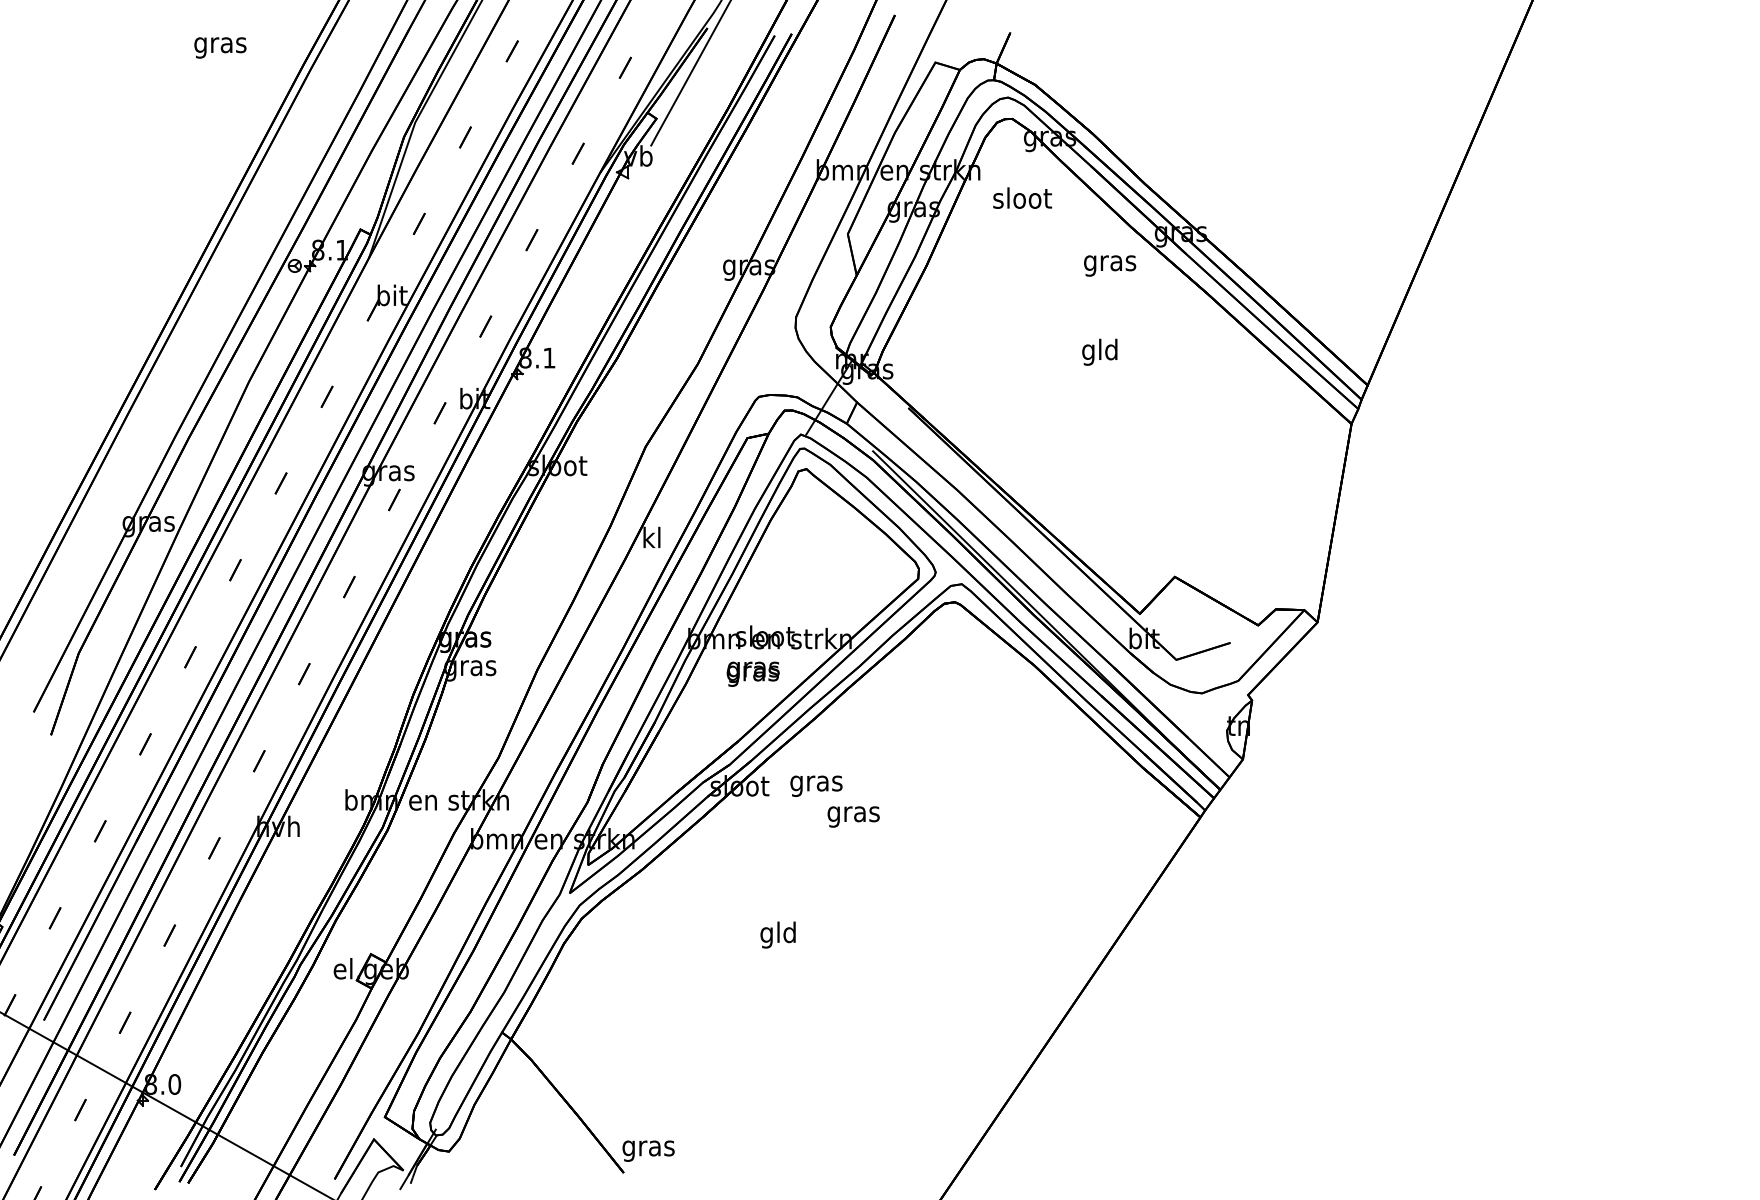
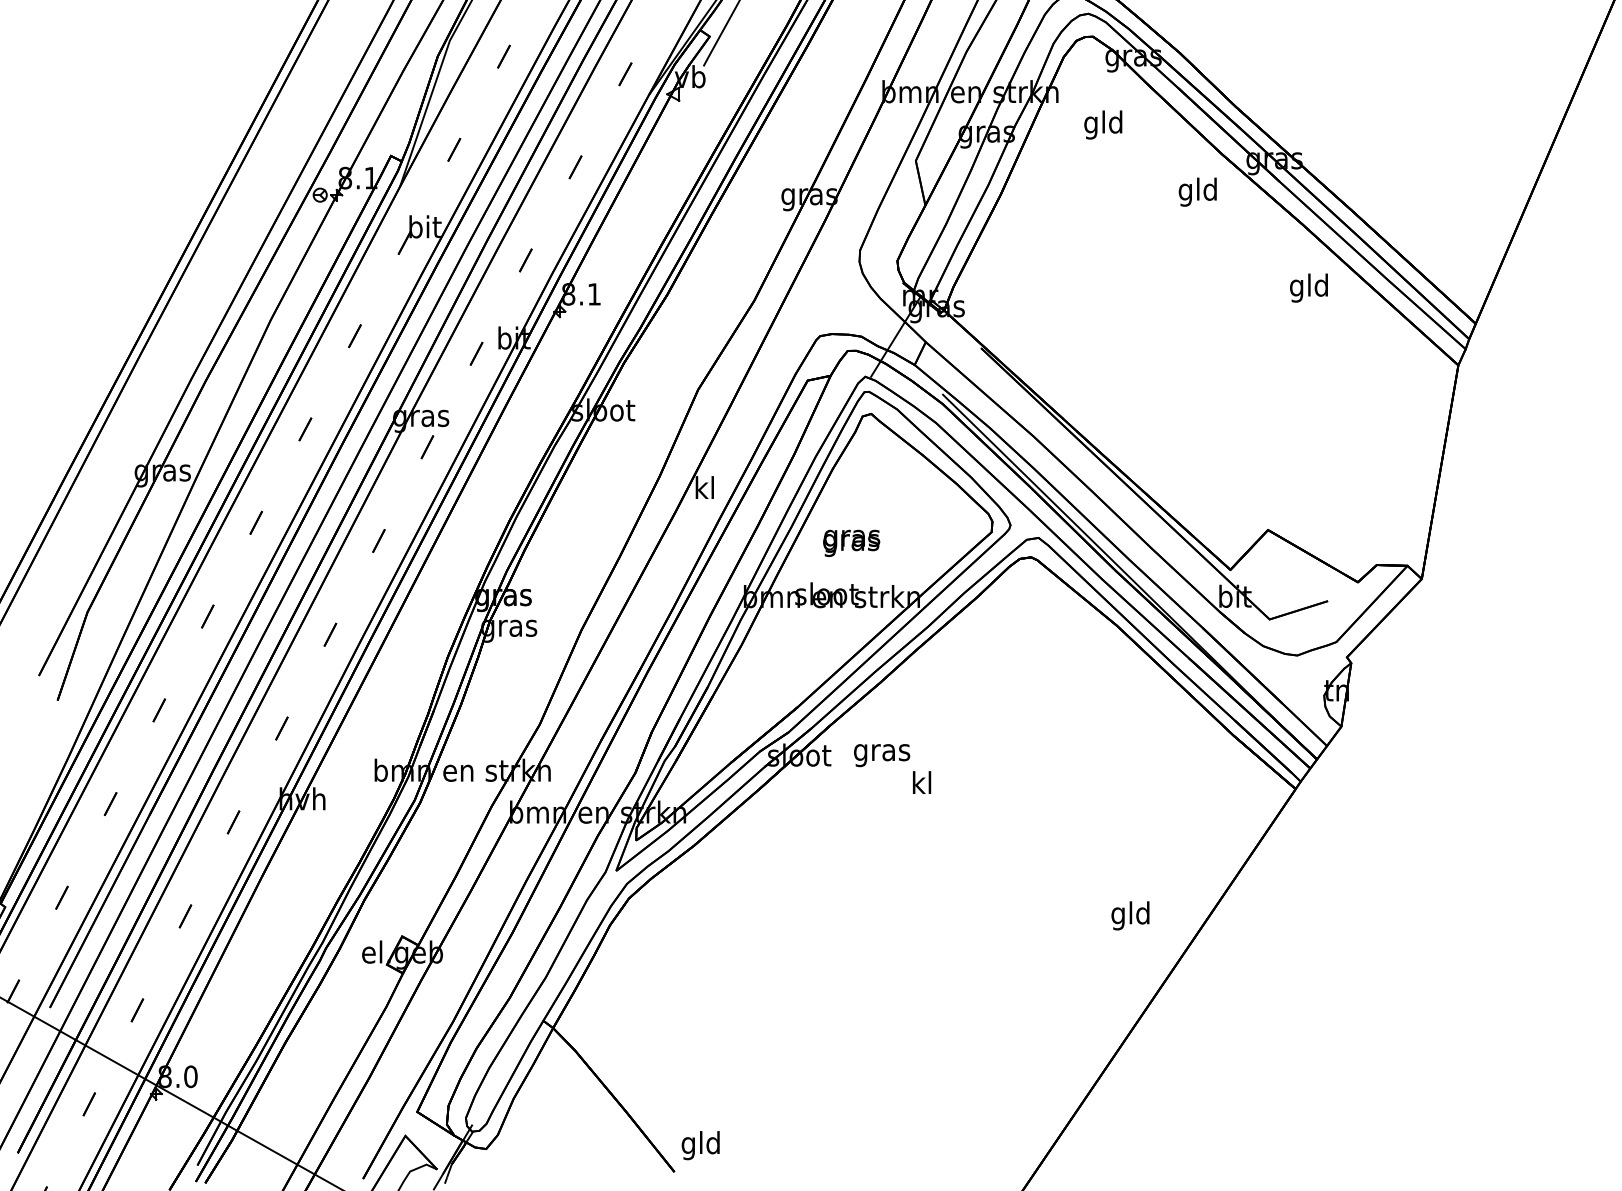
text: (1022, 200) -> (1103, 124), sloot -> gld
text: (1110, 262) -> (1198, 191), gras -> gld
text: (1099, 351) -> (1308, 287), moved
text: (752, 673) -> (850, 542), moved
text: (853, 813) -> (921, 784), gras -> kl
text: (777, 934) -> (1129, 915), moved
text: (648, 1147) -> (701, 1144), gras -> gld

